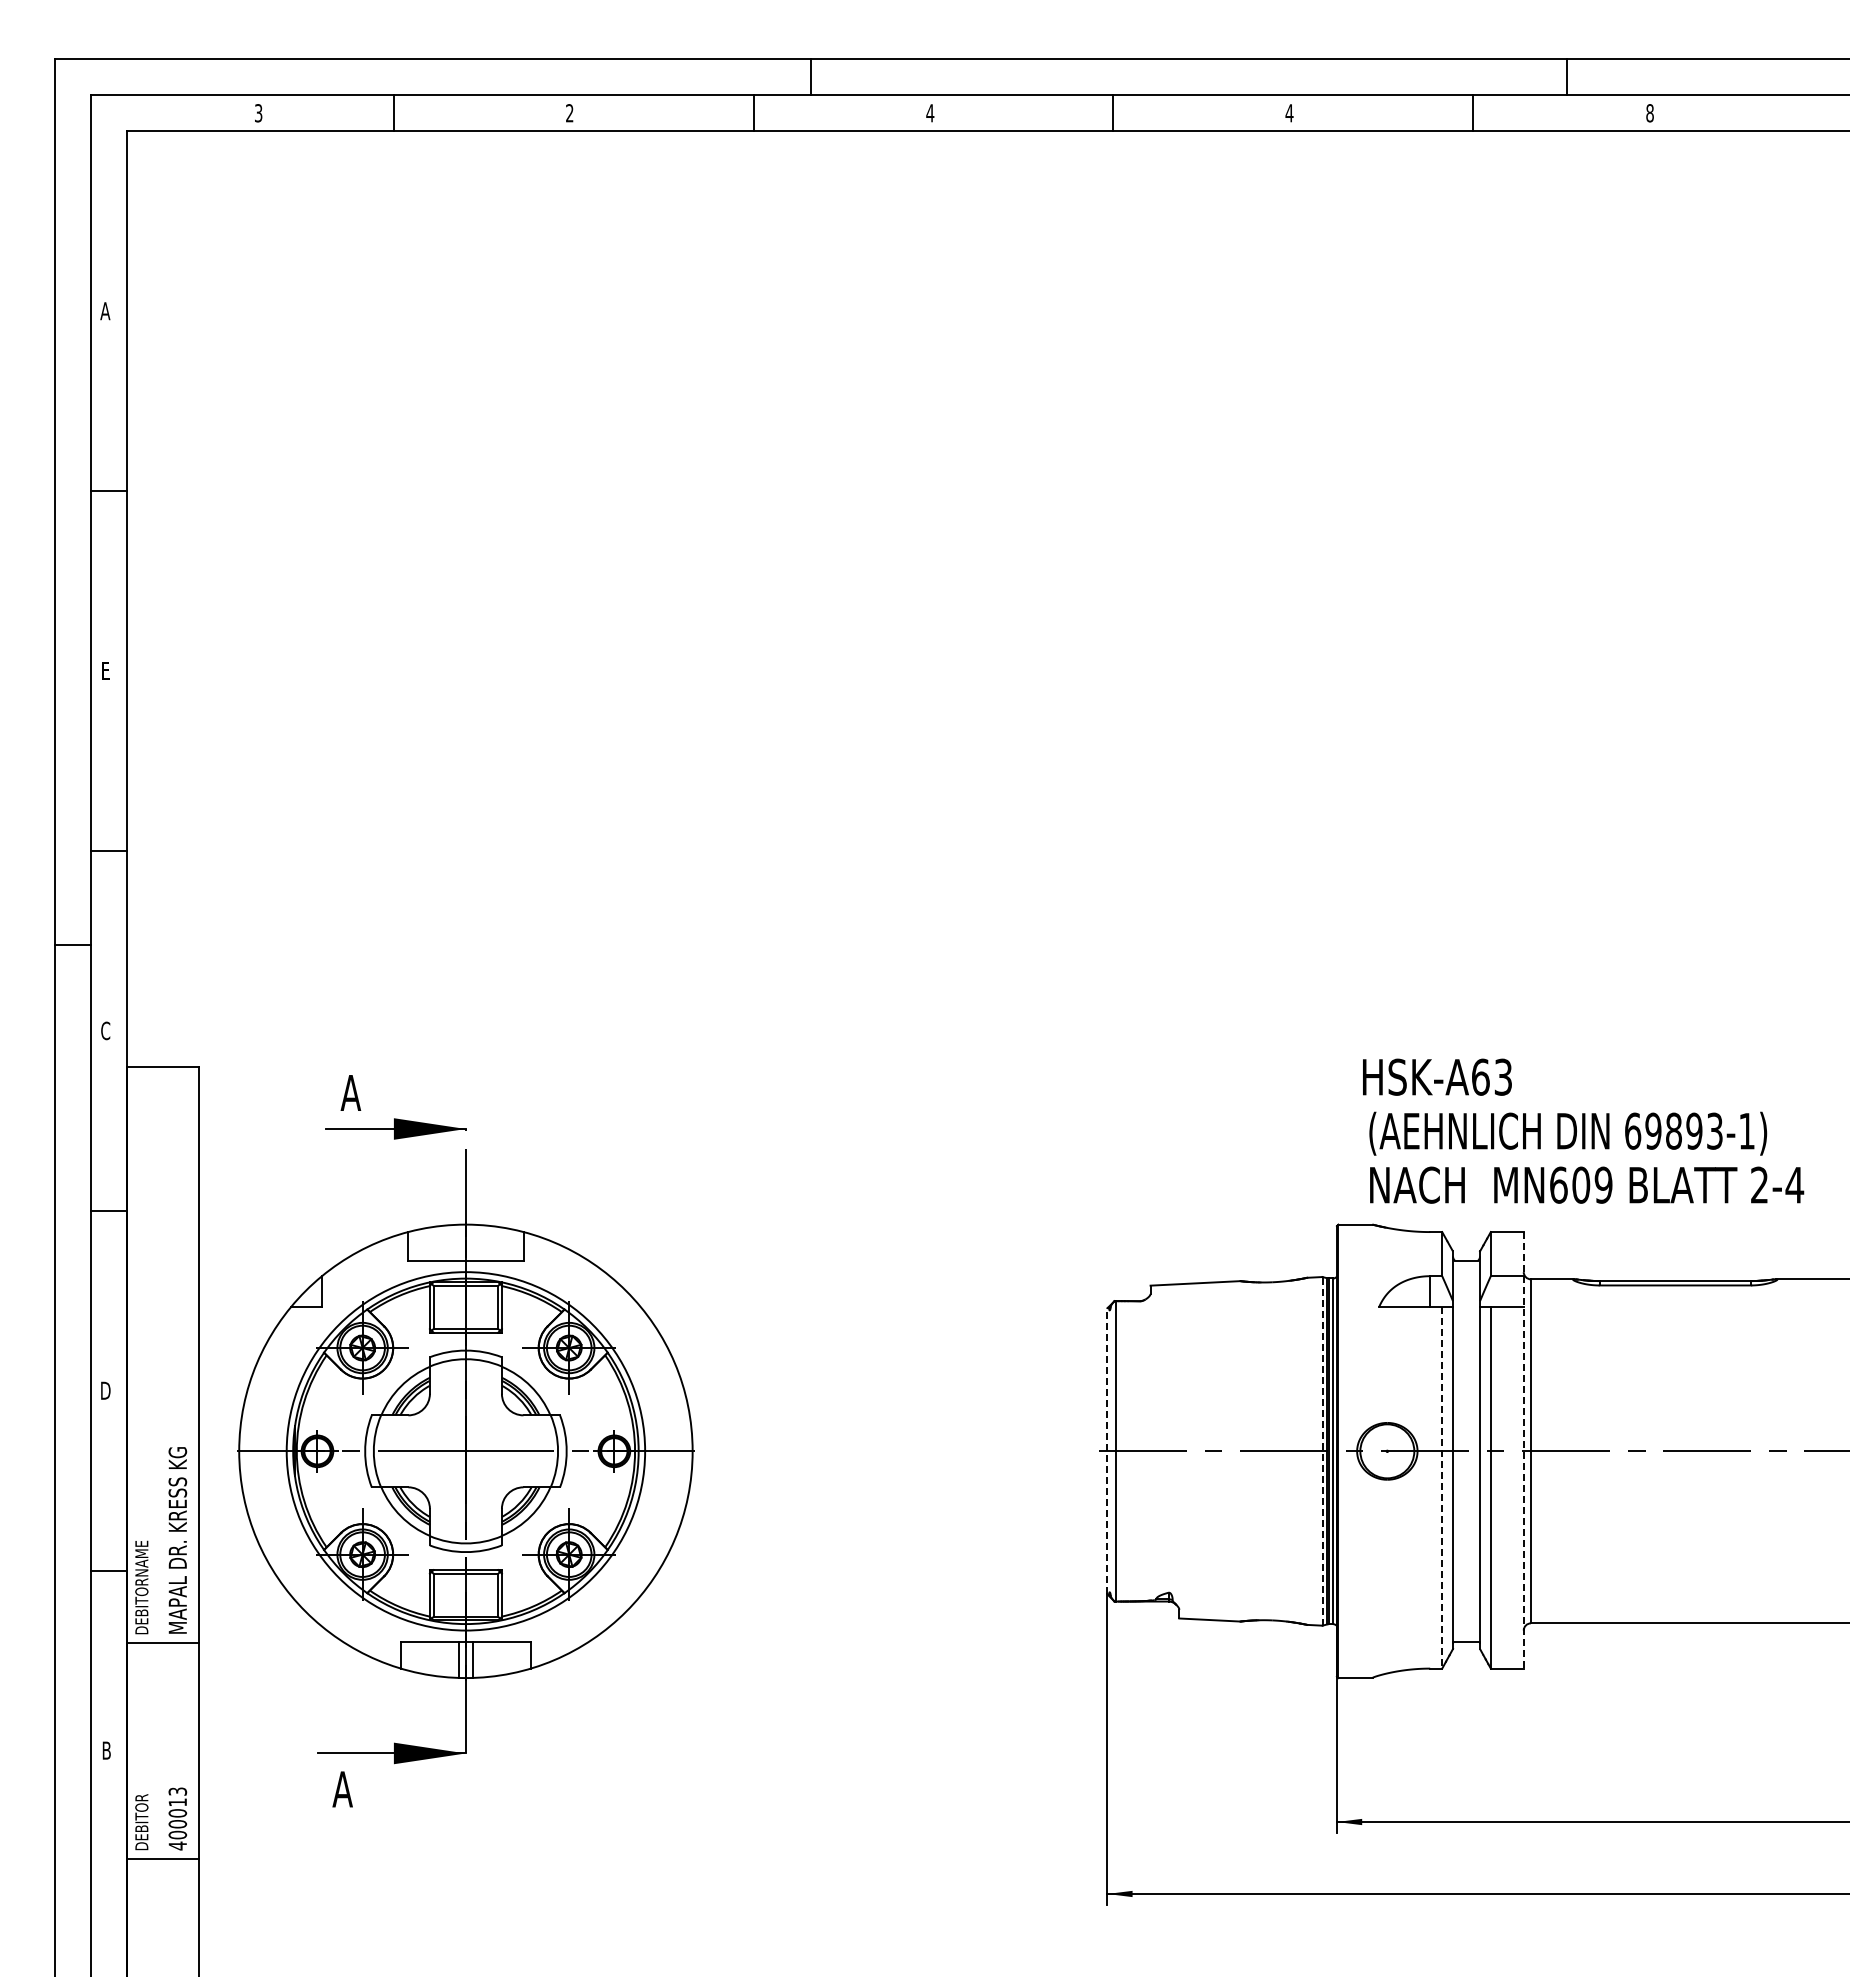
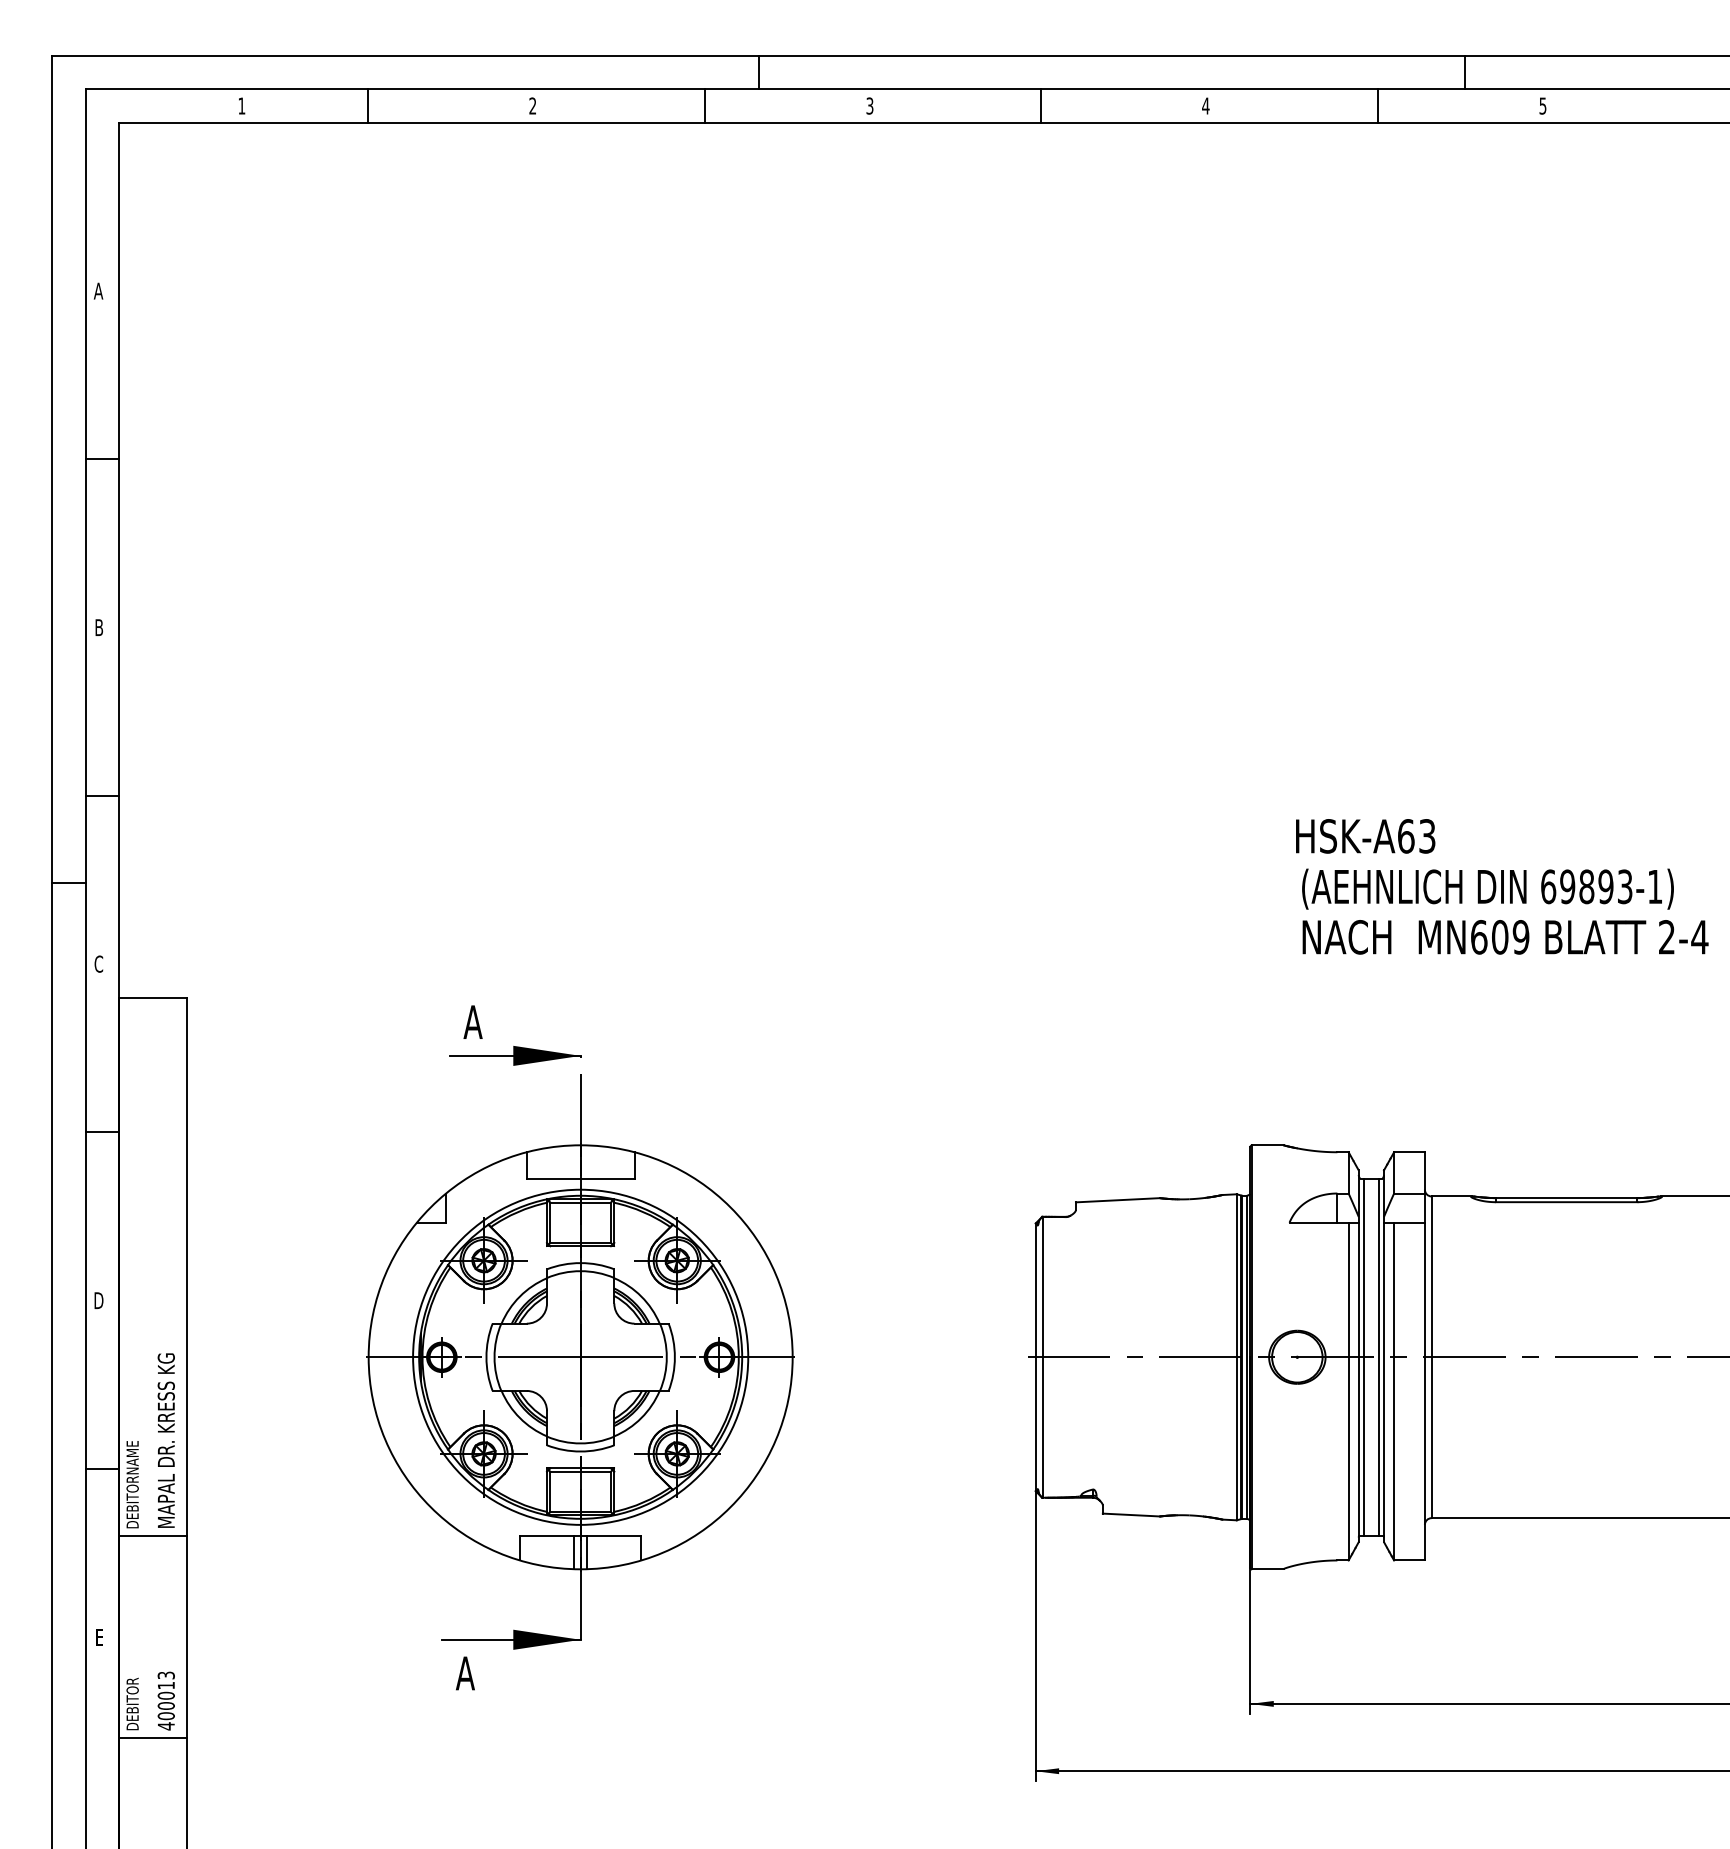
text: (258, 113) -> (241, 106), 3 -> 1
text: (930, 113) -> (870, 106), 4 -> 3
text: (1649, 113) -> (1542, 106), 8 -> 5
text: (106, 670) -> (99, 627), E -> B
text: (1583, 1130) -> (1502, 886), moved
part: (465, 1441) -> (580, 1348), moved
line: (1107, 1450) -> (1035, 1356), dashed -> solid
line: (1322, 1450) -> (1236, 1356), dashed -> solid
line: (1523, 1450) -> (1424, 1356), dashed -> solid
line: (1458, 1451) -> (1363, 1357), added
line: (1474, 1451) -> (1378, 1357), added
line: (1442, 1488) -> (1348, 1392), dashed -> solid
text: (106, 1750) -> (99, 1637), B -> E

